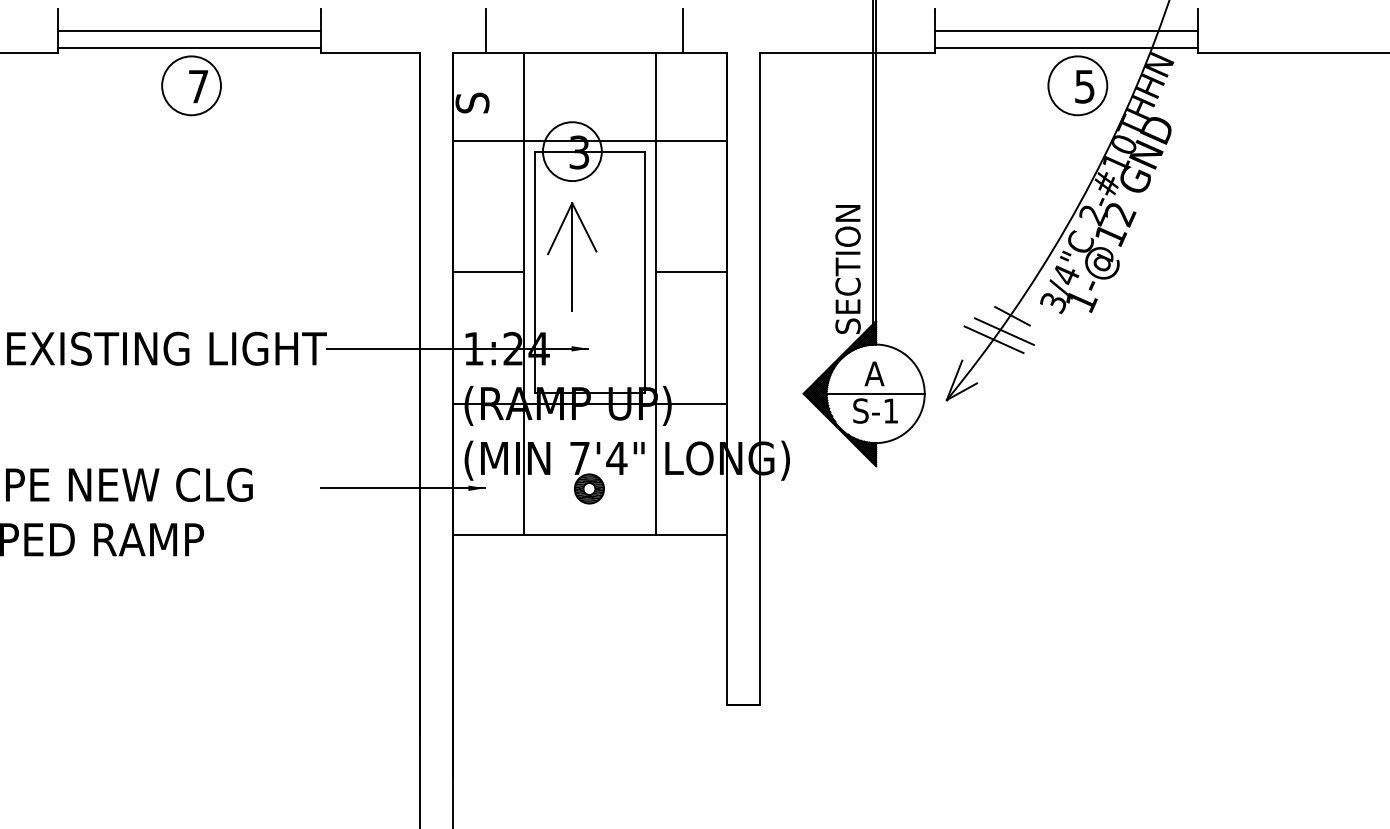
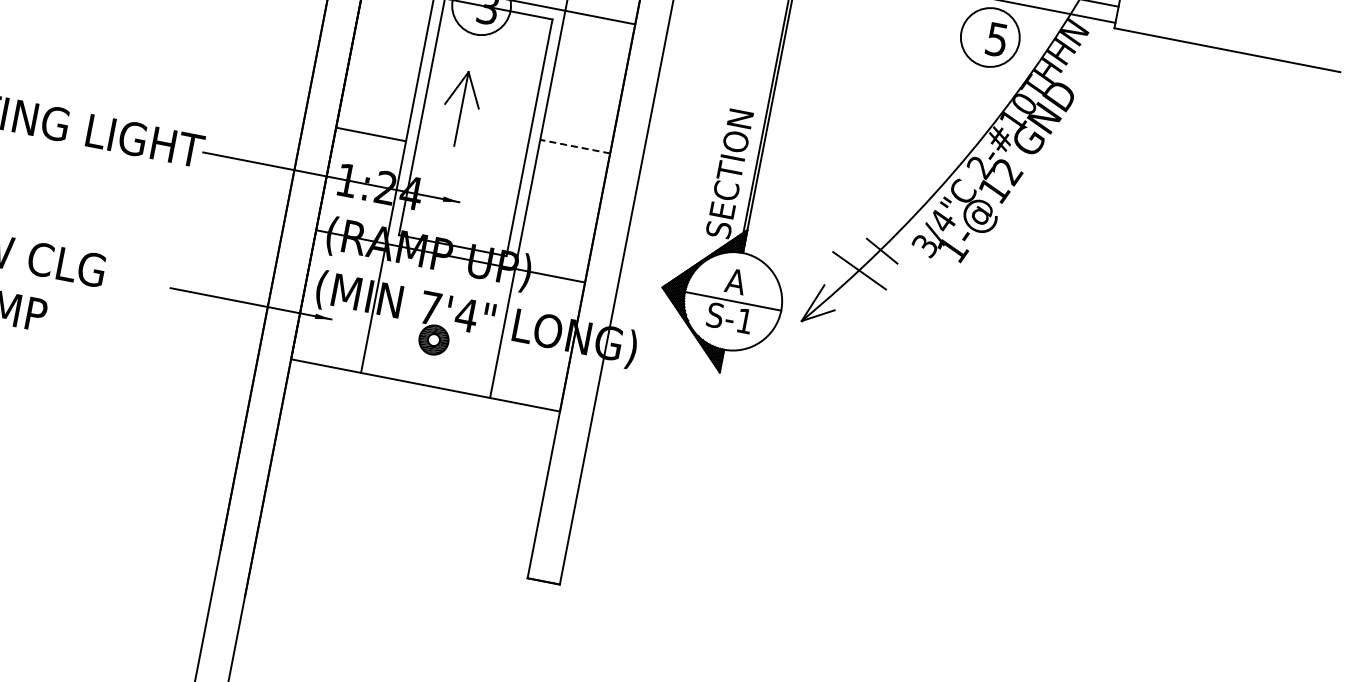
part: (572, 256) -> (461, 108), size x0.7
line: (488, 272) -> (371, 134), moved
line: (691, 272) -> (575, 147), solid -> dashed
line: (1003, 331) -> (870, 264), removed

